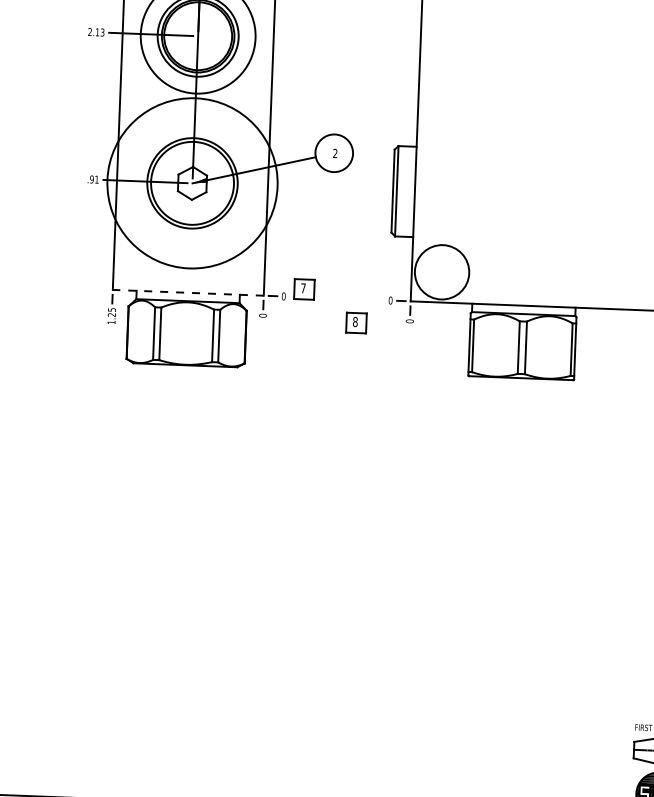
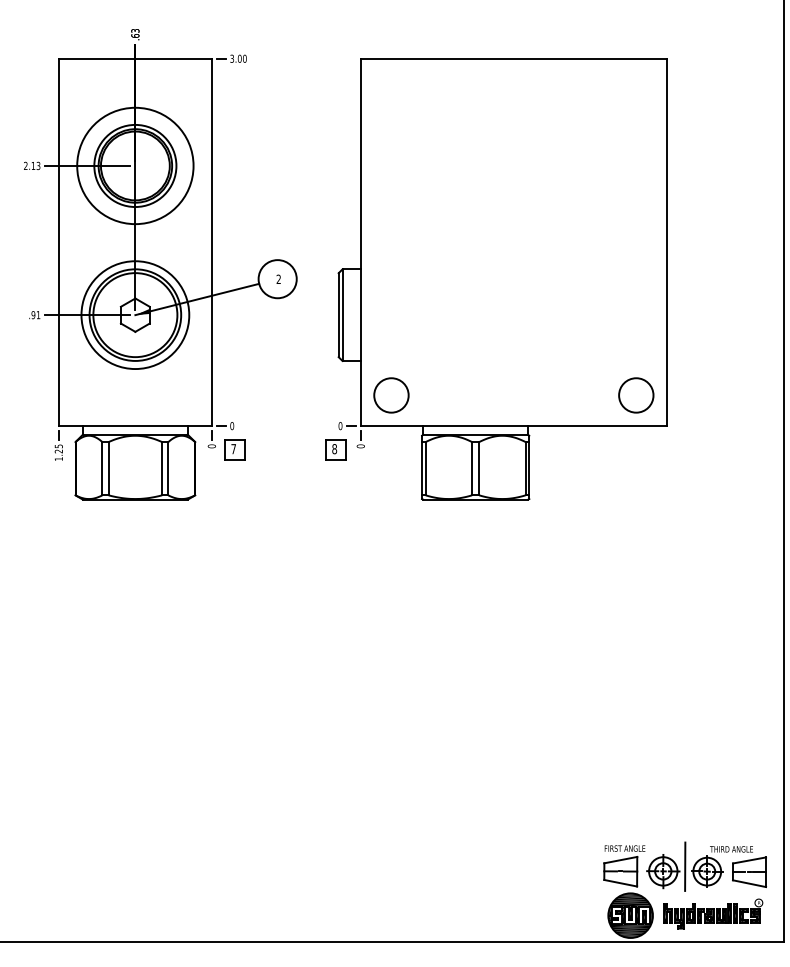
circle: (192, 183) -> (135, 315), size x0.62
circle: (442, 272) -> (391, 395), size x0.62
part: (304, 288) -> (234, 449), moved
line: (188, 293) -> (135, 426), dashed -> solid
part: (356, 322) -> (335, 449), moved

